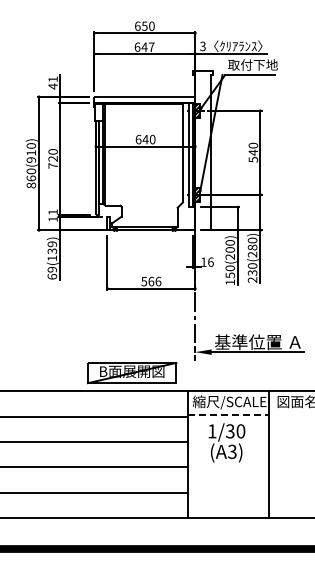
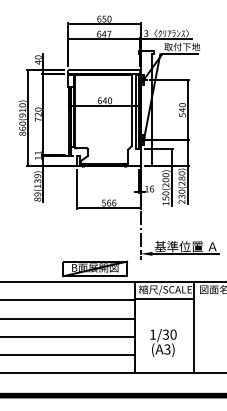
text: (52, 79) -> (37, 57), 41 -> 40
text: (51, 276) -> (37, 199), 69(139) -> 89(139)
line: (228, 415) -> (164, 299), dashed -> solid
text: (226, 442) -> (163, 342), moved

